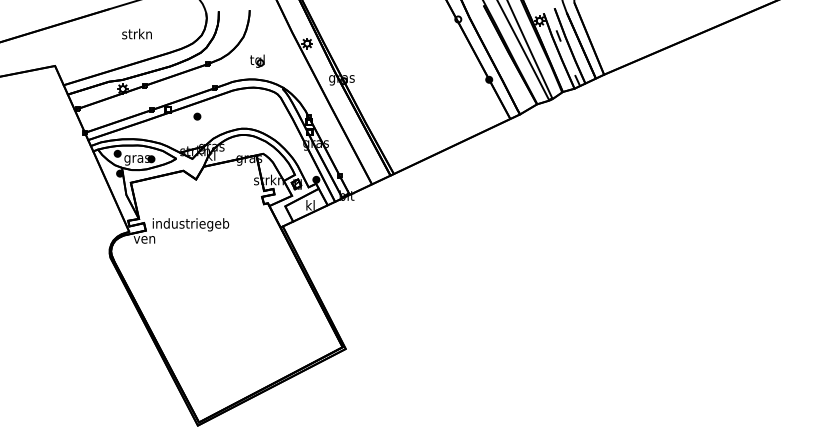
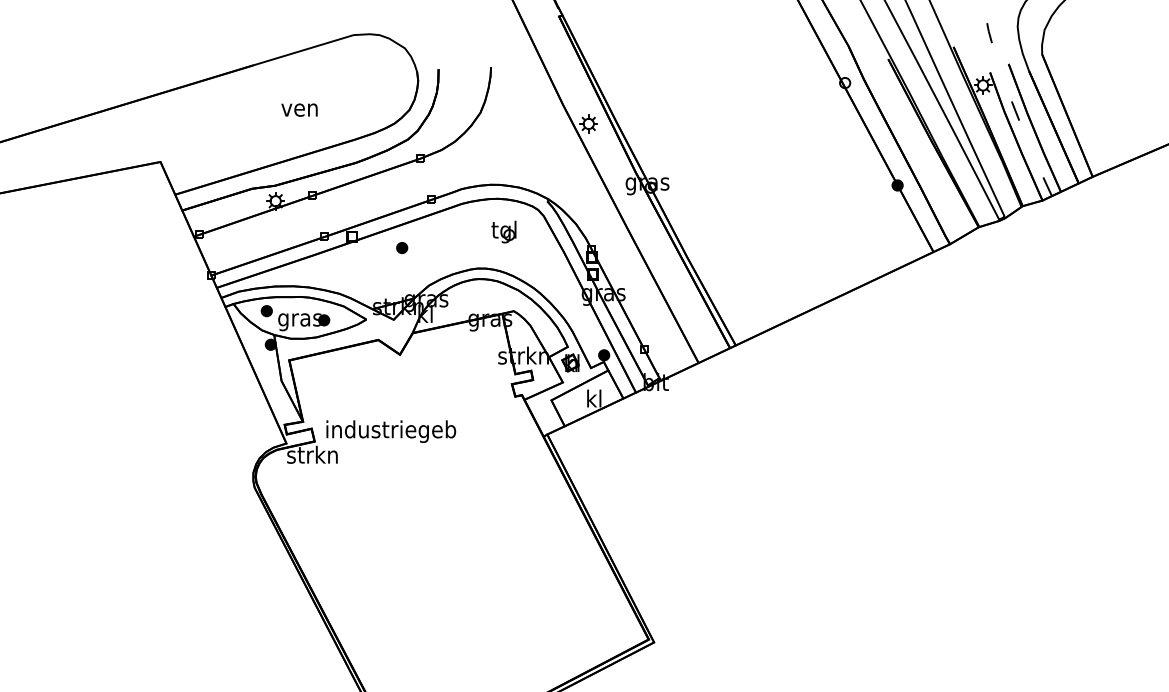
text: (136, 33) -> (298, 106), strkn -> ven
part: (257, 60) -> (504, 230), moved
text: (144, 238) -> (312, 454), ven -> strkn

